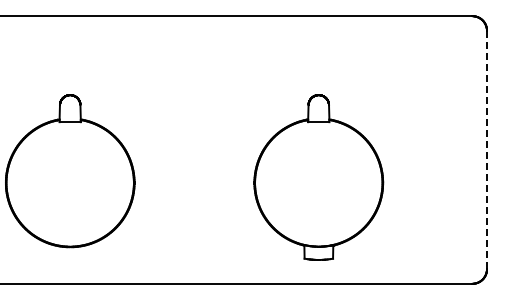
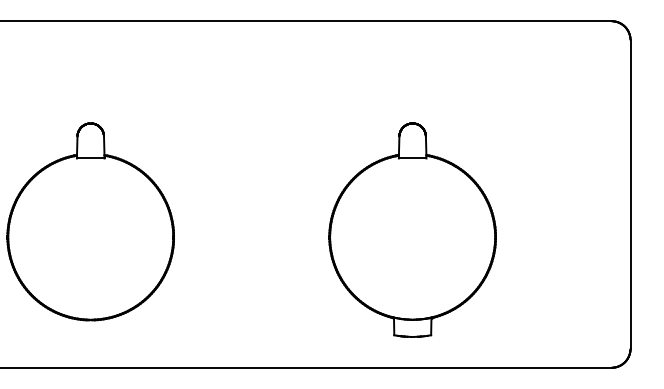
line: (486, 150) -> (629, 195), dashed -> solid

